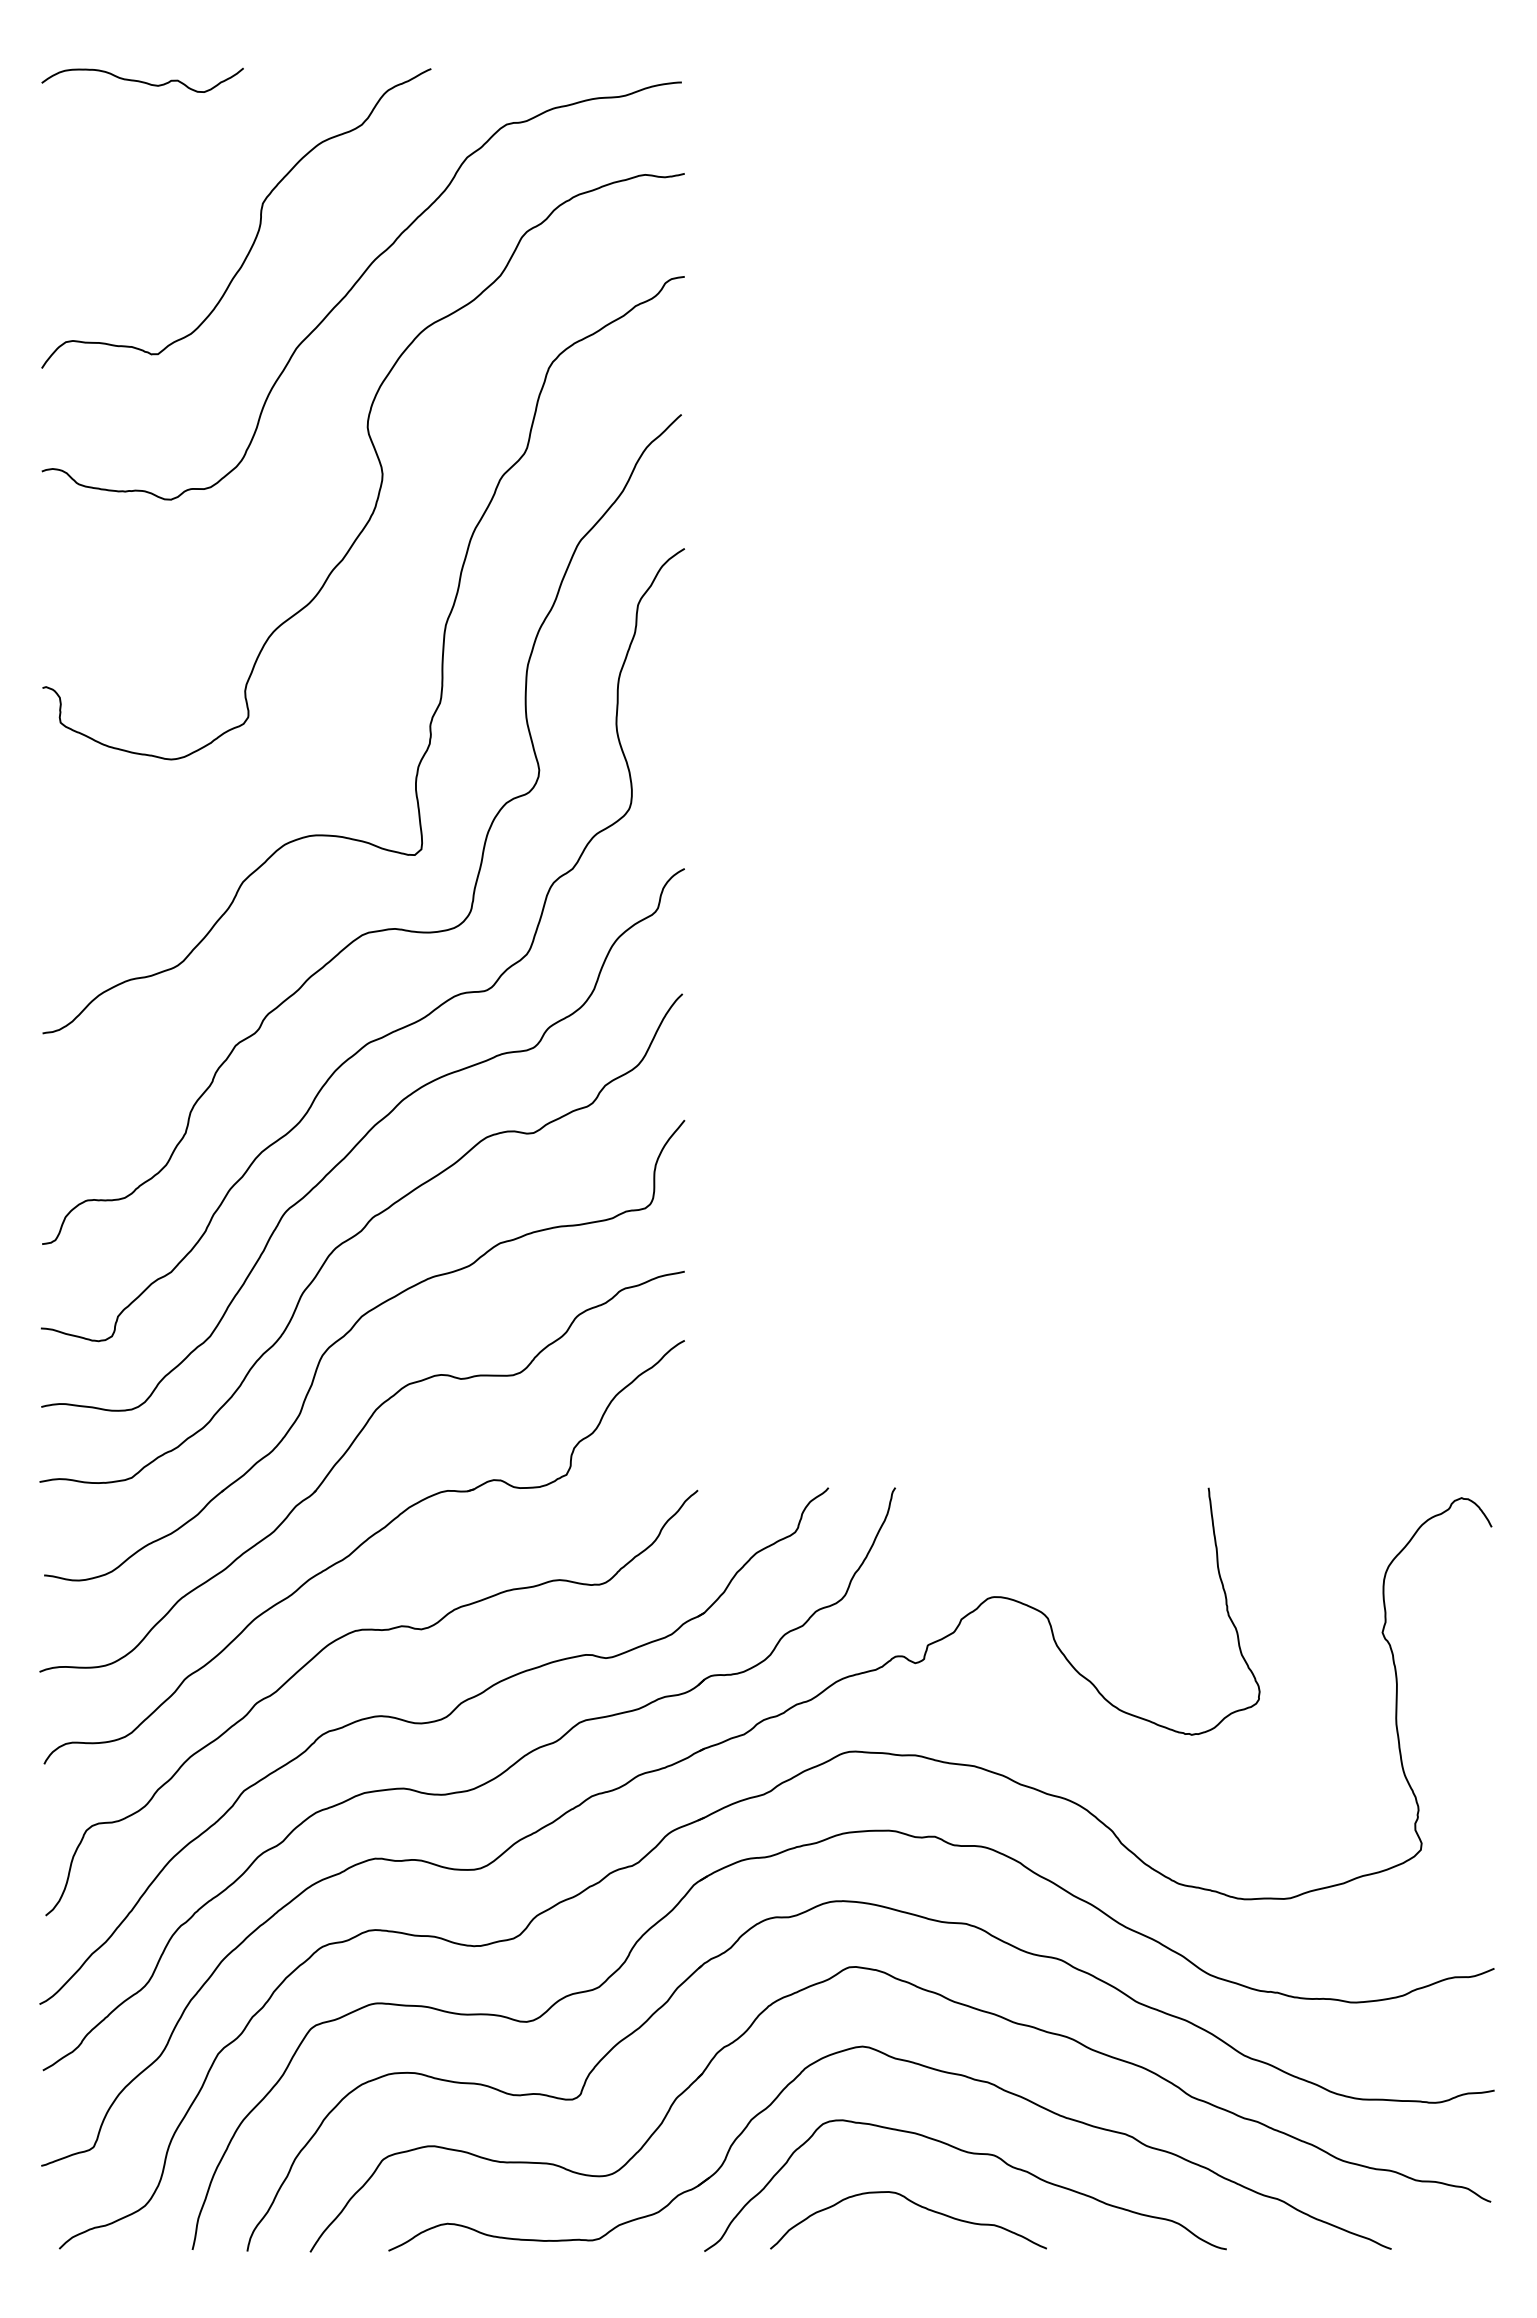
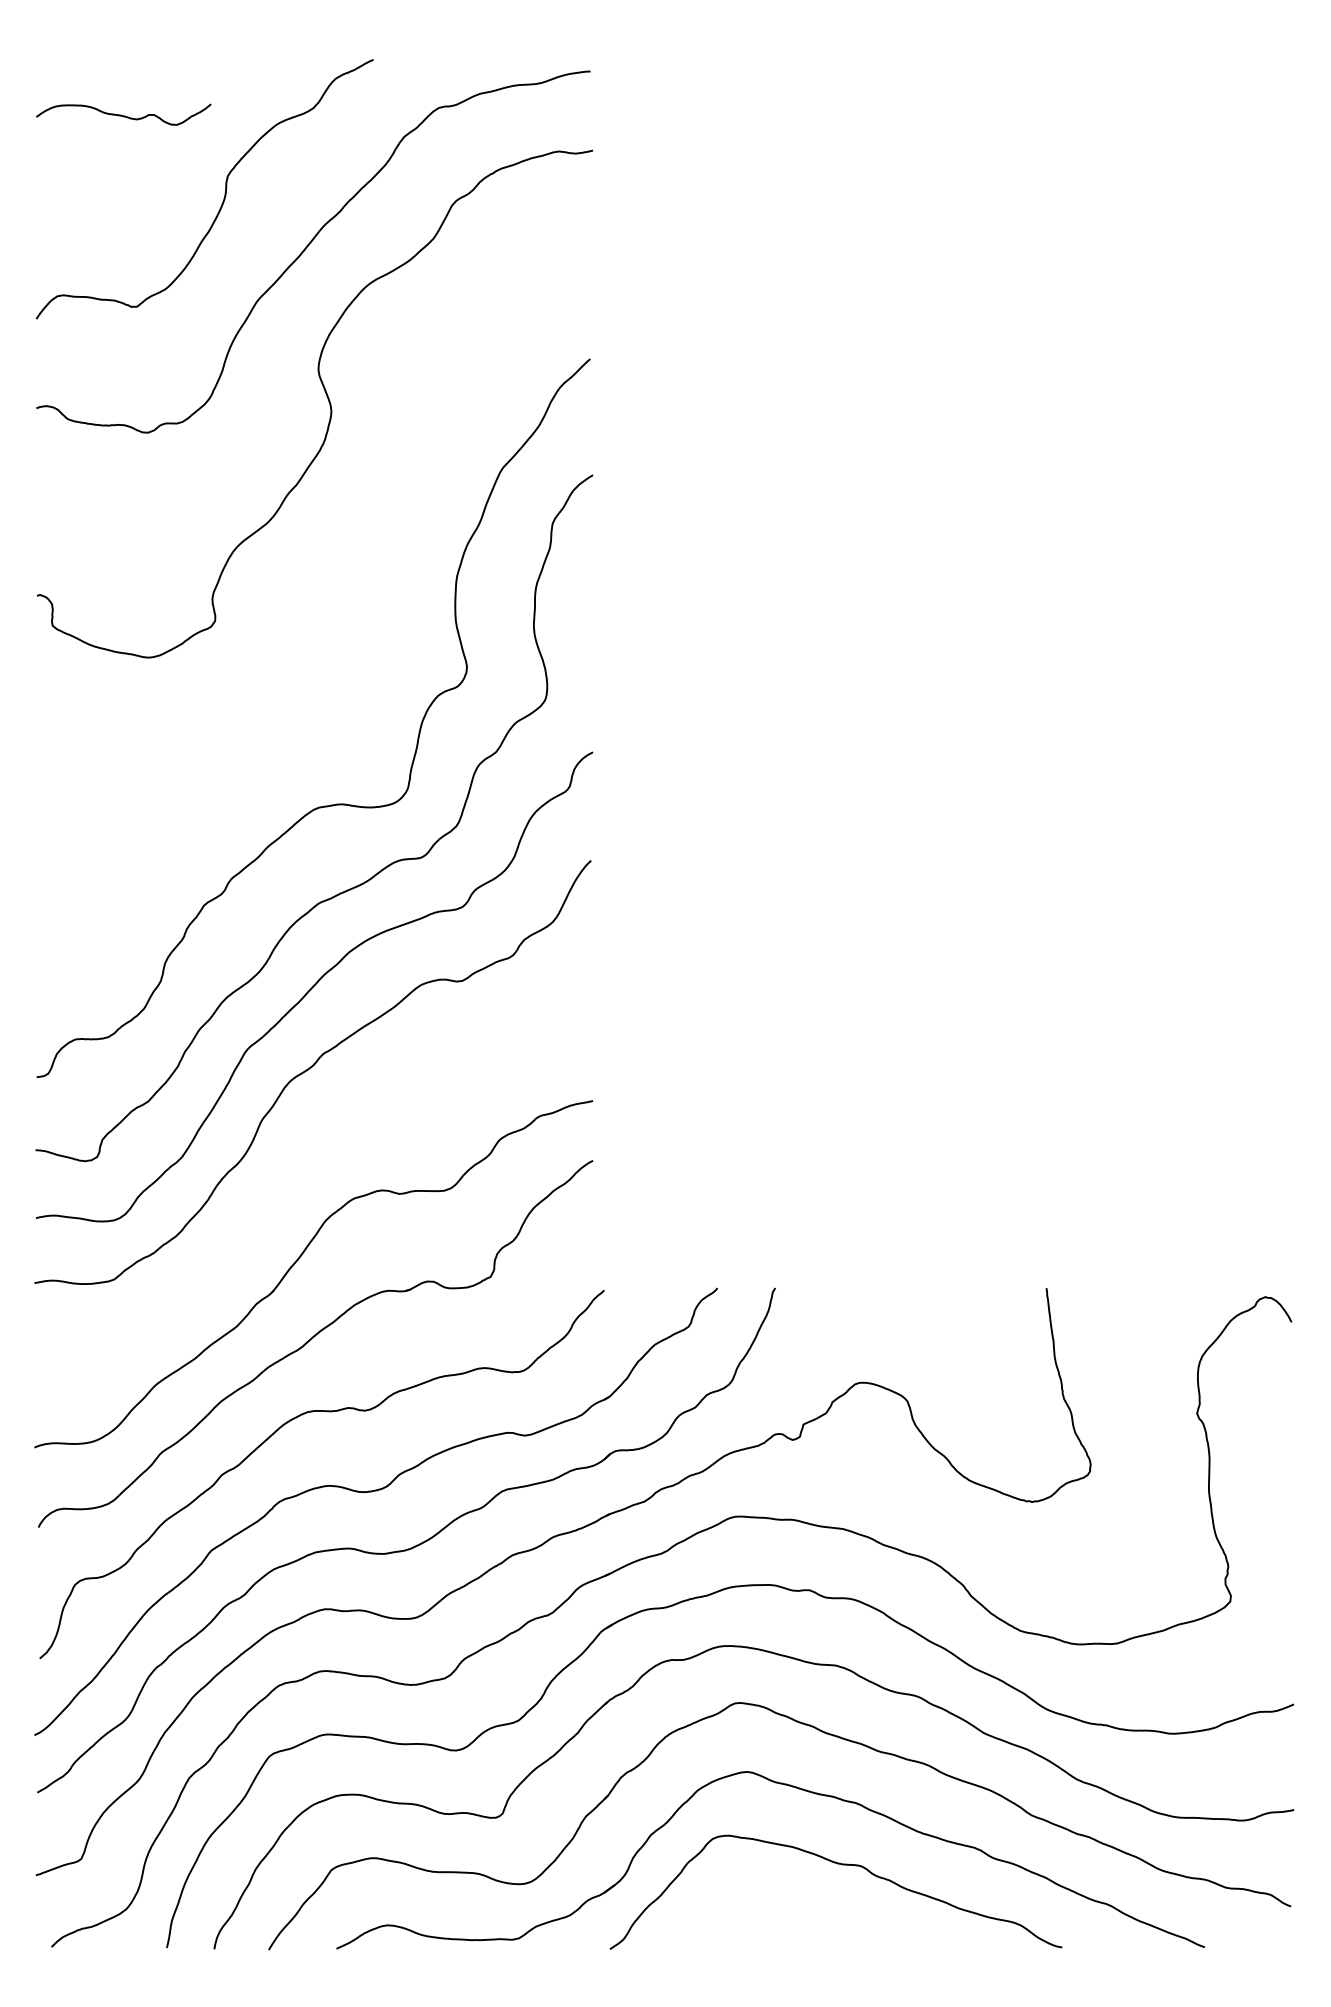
curve: (142, 81) -> (123, 115), moved
curve: (441, 655) -> (382, 567), removed
part: (350, 1332) -> (303, 1153), removed
curve: (916, 2205) -> (793, 1909), removed

